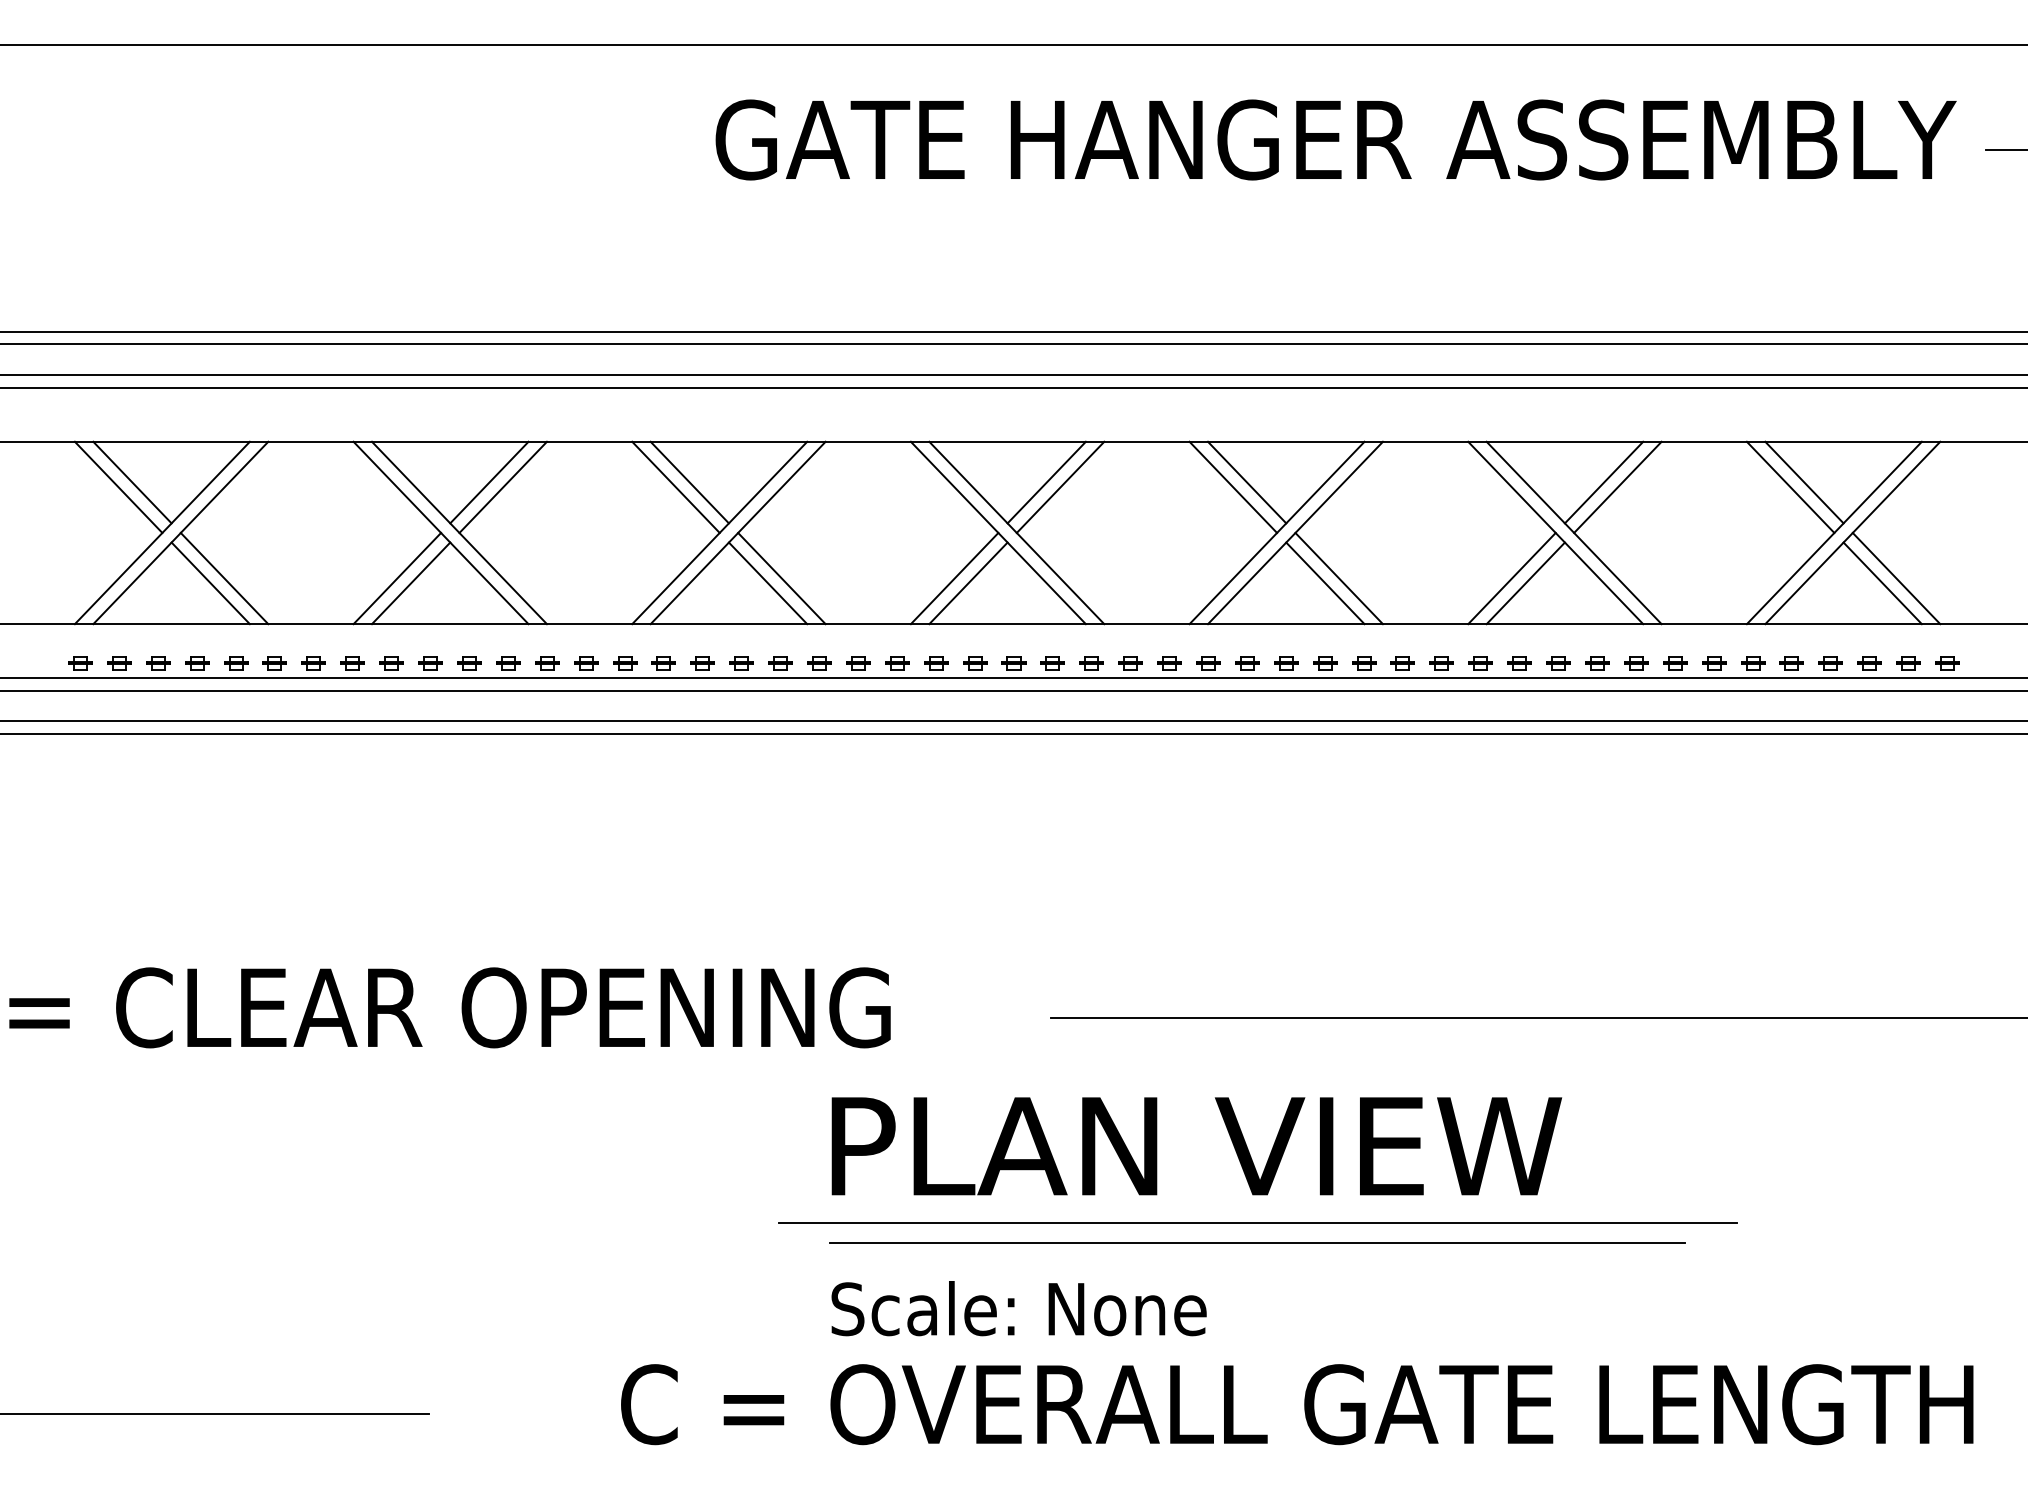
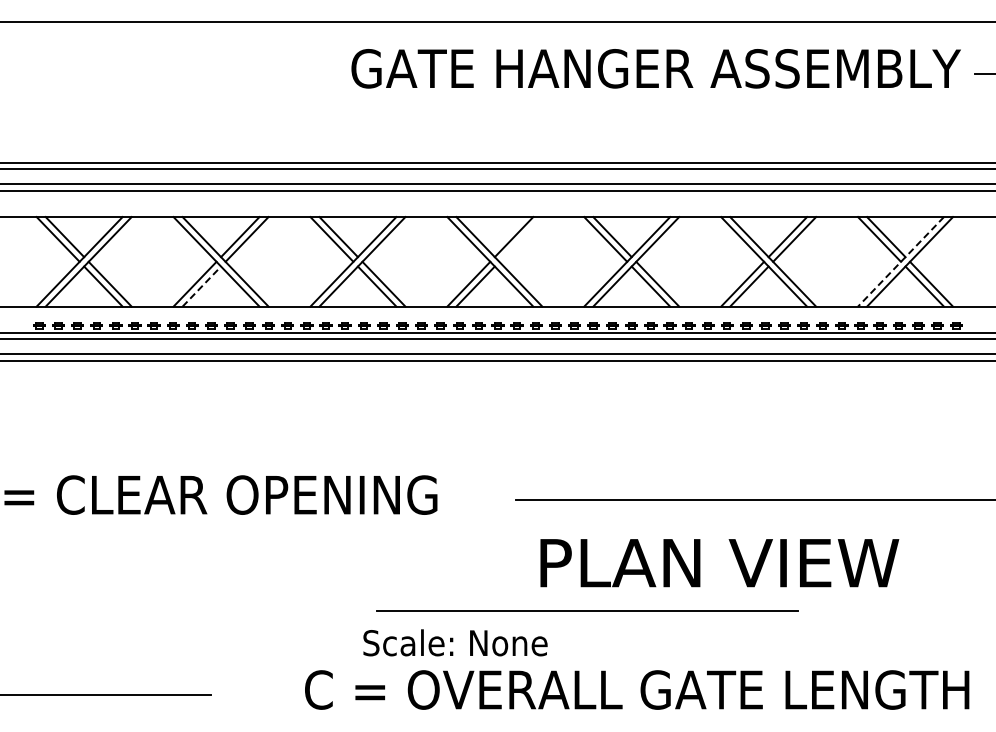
line: (1059, 487) -> (520, 239), removed
line: (1833, 534) -> (900, 262), solid -> dashed
line: (410, 583) -> (201, 286), solid -> dashed
text: (1196, 1147) -> (719, 563), moved
line: (1257, 1224) -> (617, 601), removed
line: (1257, 1242) -> (587, 610), moved
text: (1019, 1307) -> (455, 642), moved

